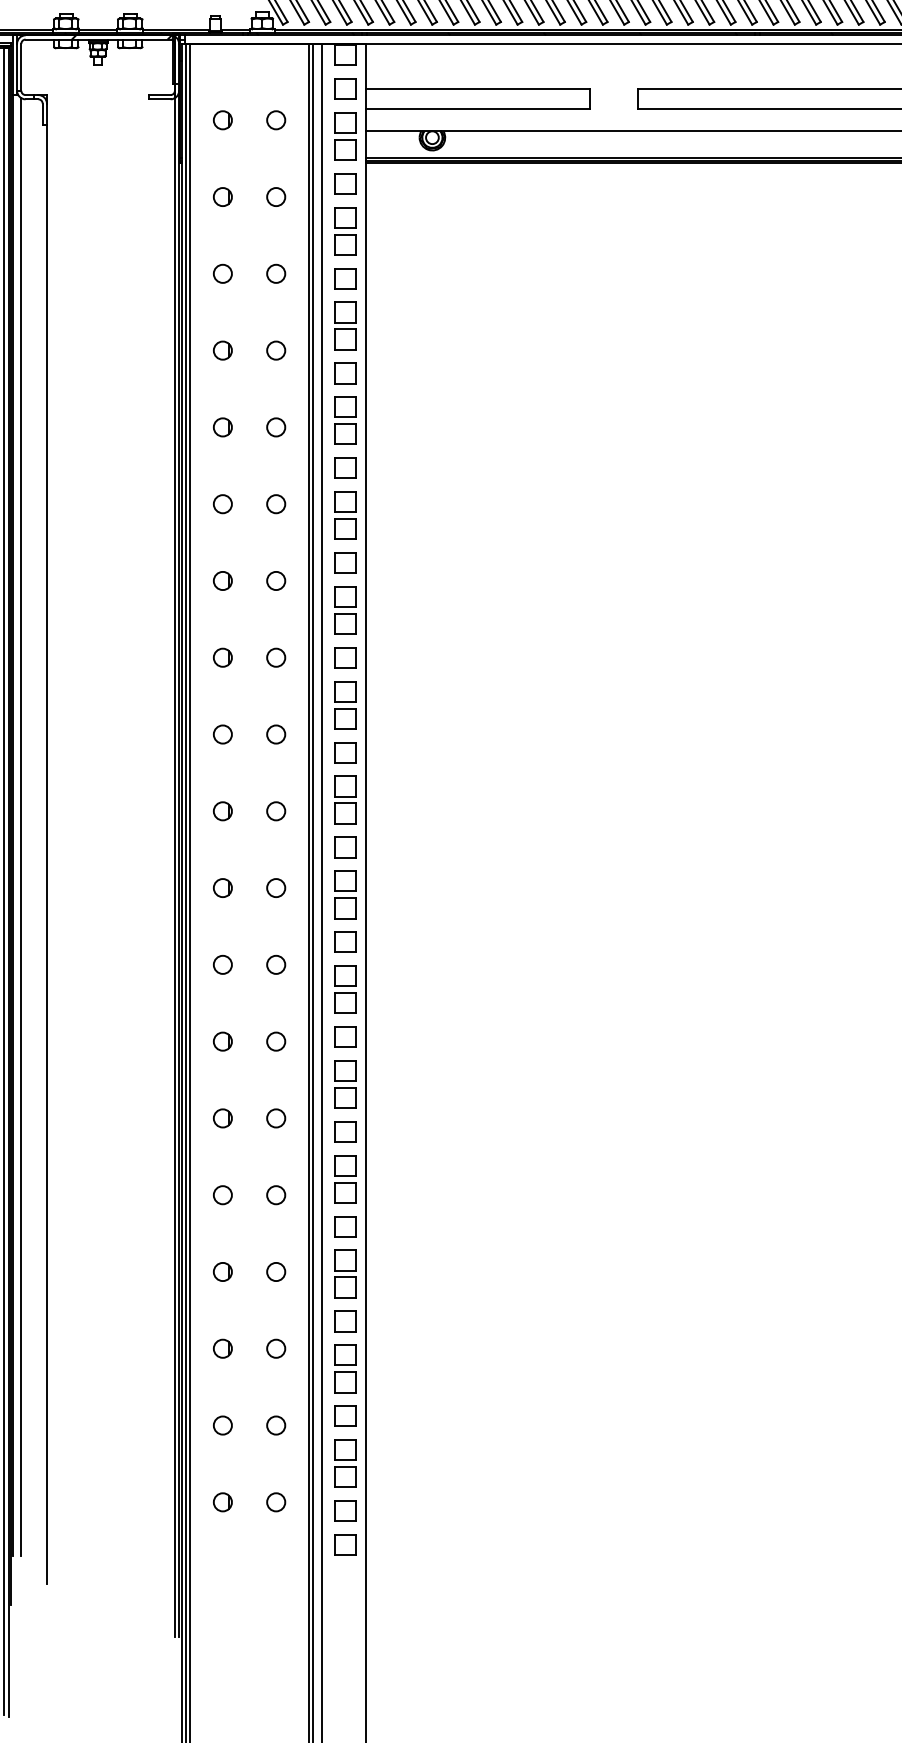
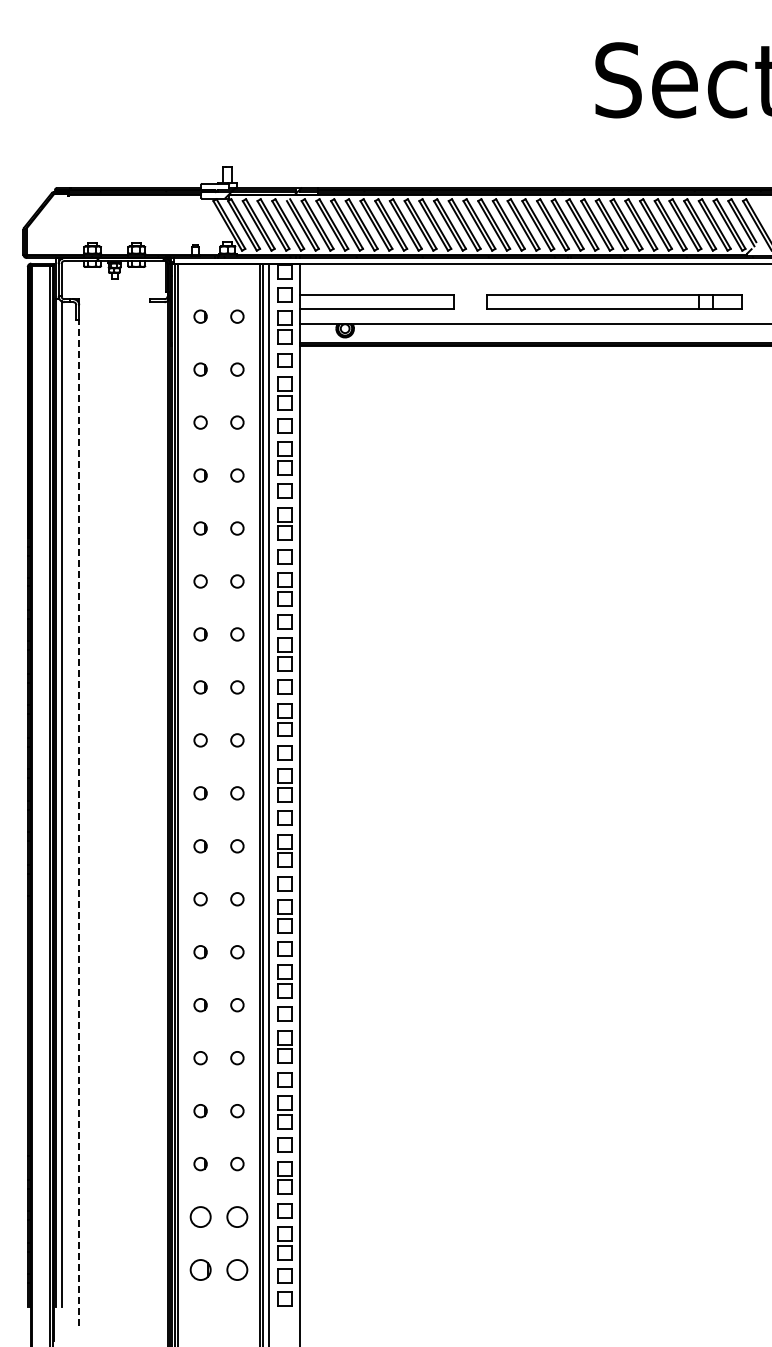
line: (47, 853) -> (79, 822), solid -> dashed
circle: (222, 1424) -> (200, 1216), size x1.6
circle: (276, 1424) -> (237, 1216), size x1.6
part: (222, 1501) -> (200, 1269), size x1.6
circle: (276, 1501) -> (237, 1269), size x1.6

